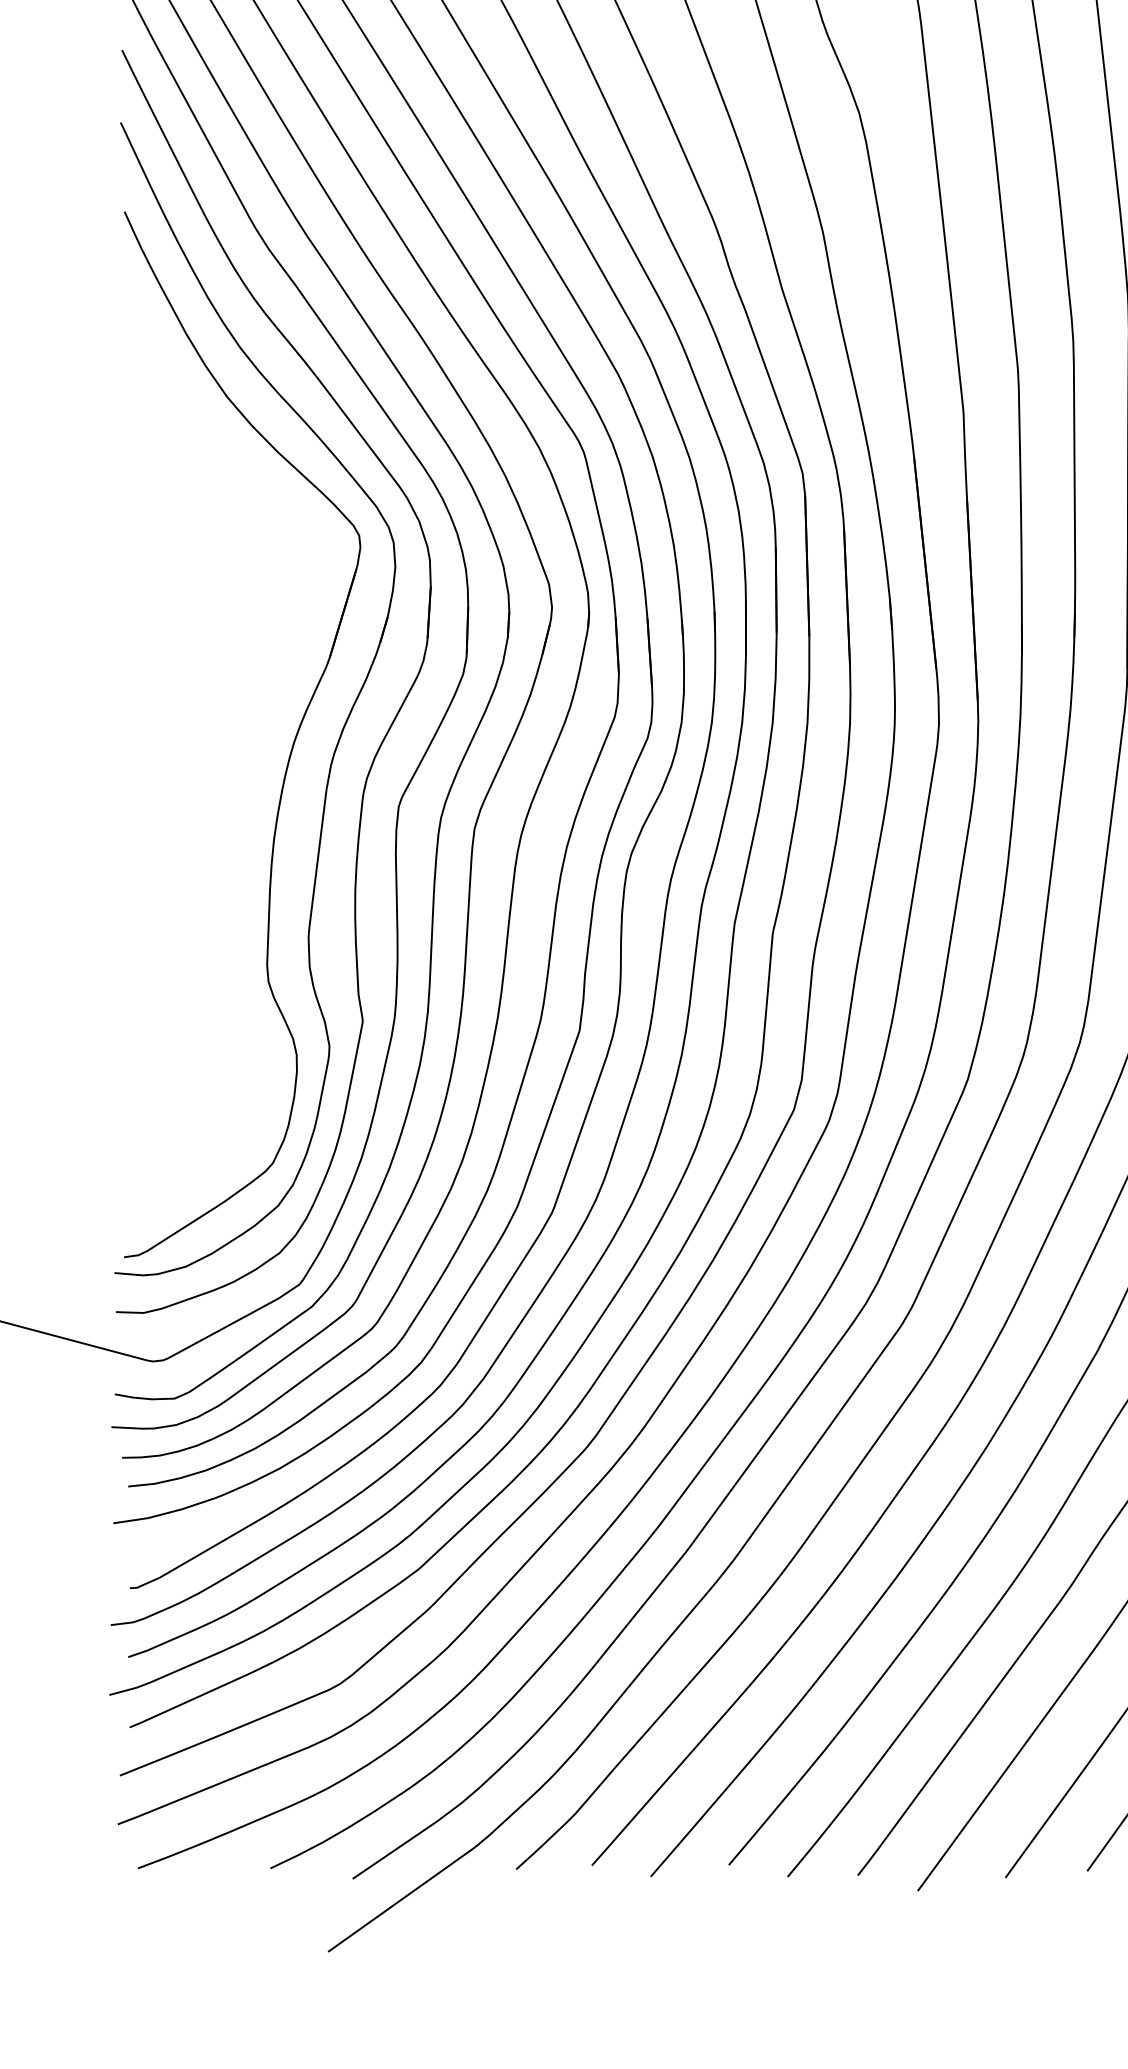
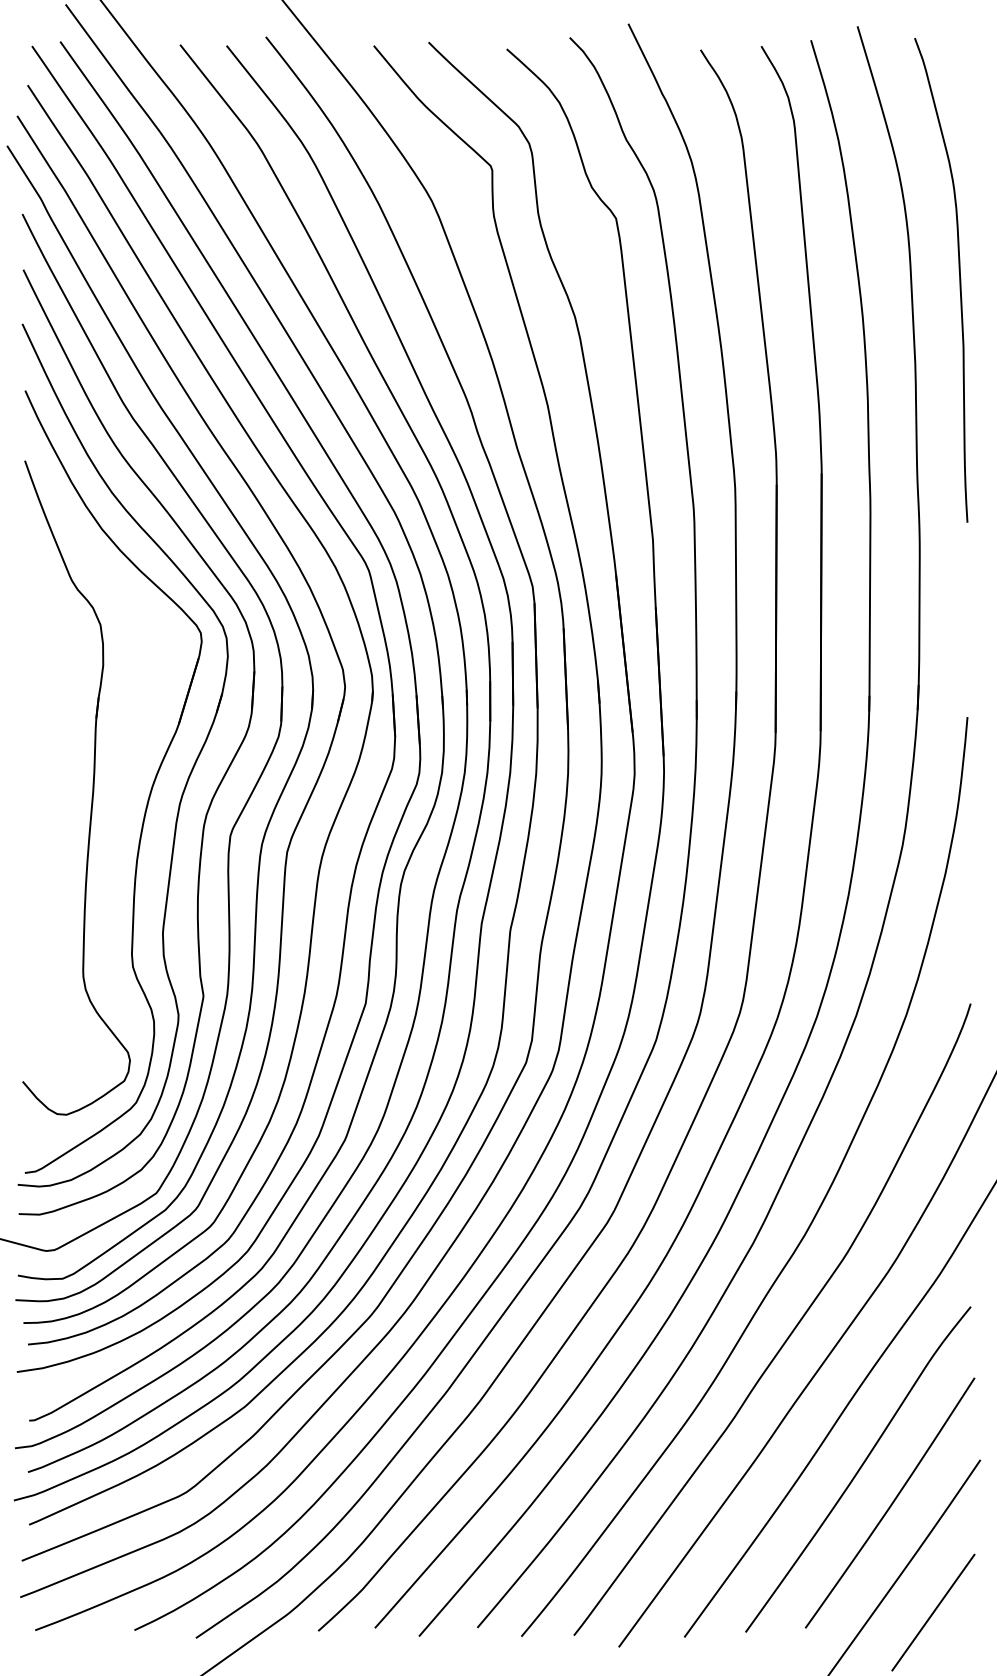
part: (214, 742) -> (92, 787), added

